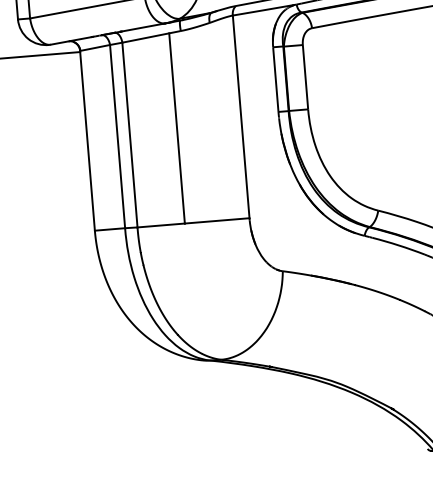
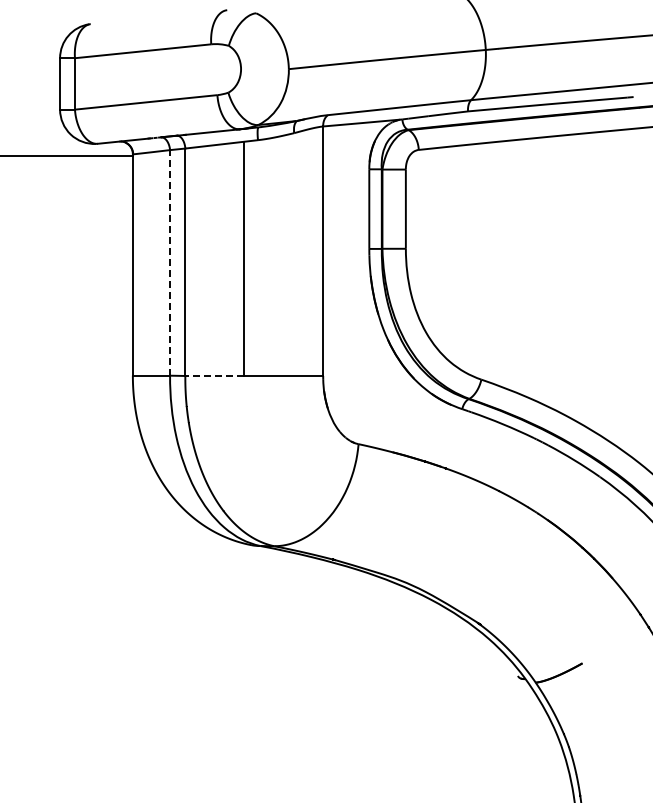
line: (117, 136) -> (170, 262), solid -> dashed
line: (160, 225) -> (213, 376), solid -> dashed

